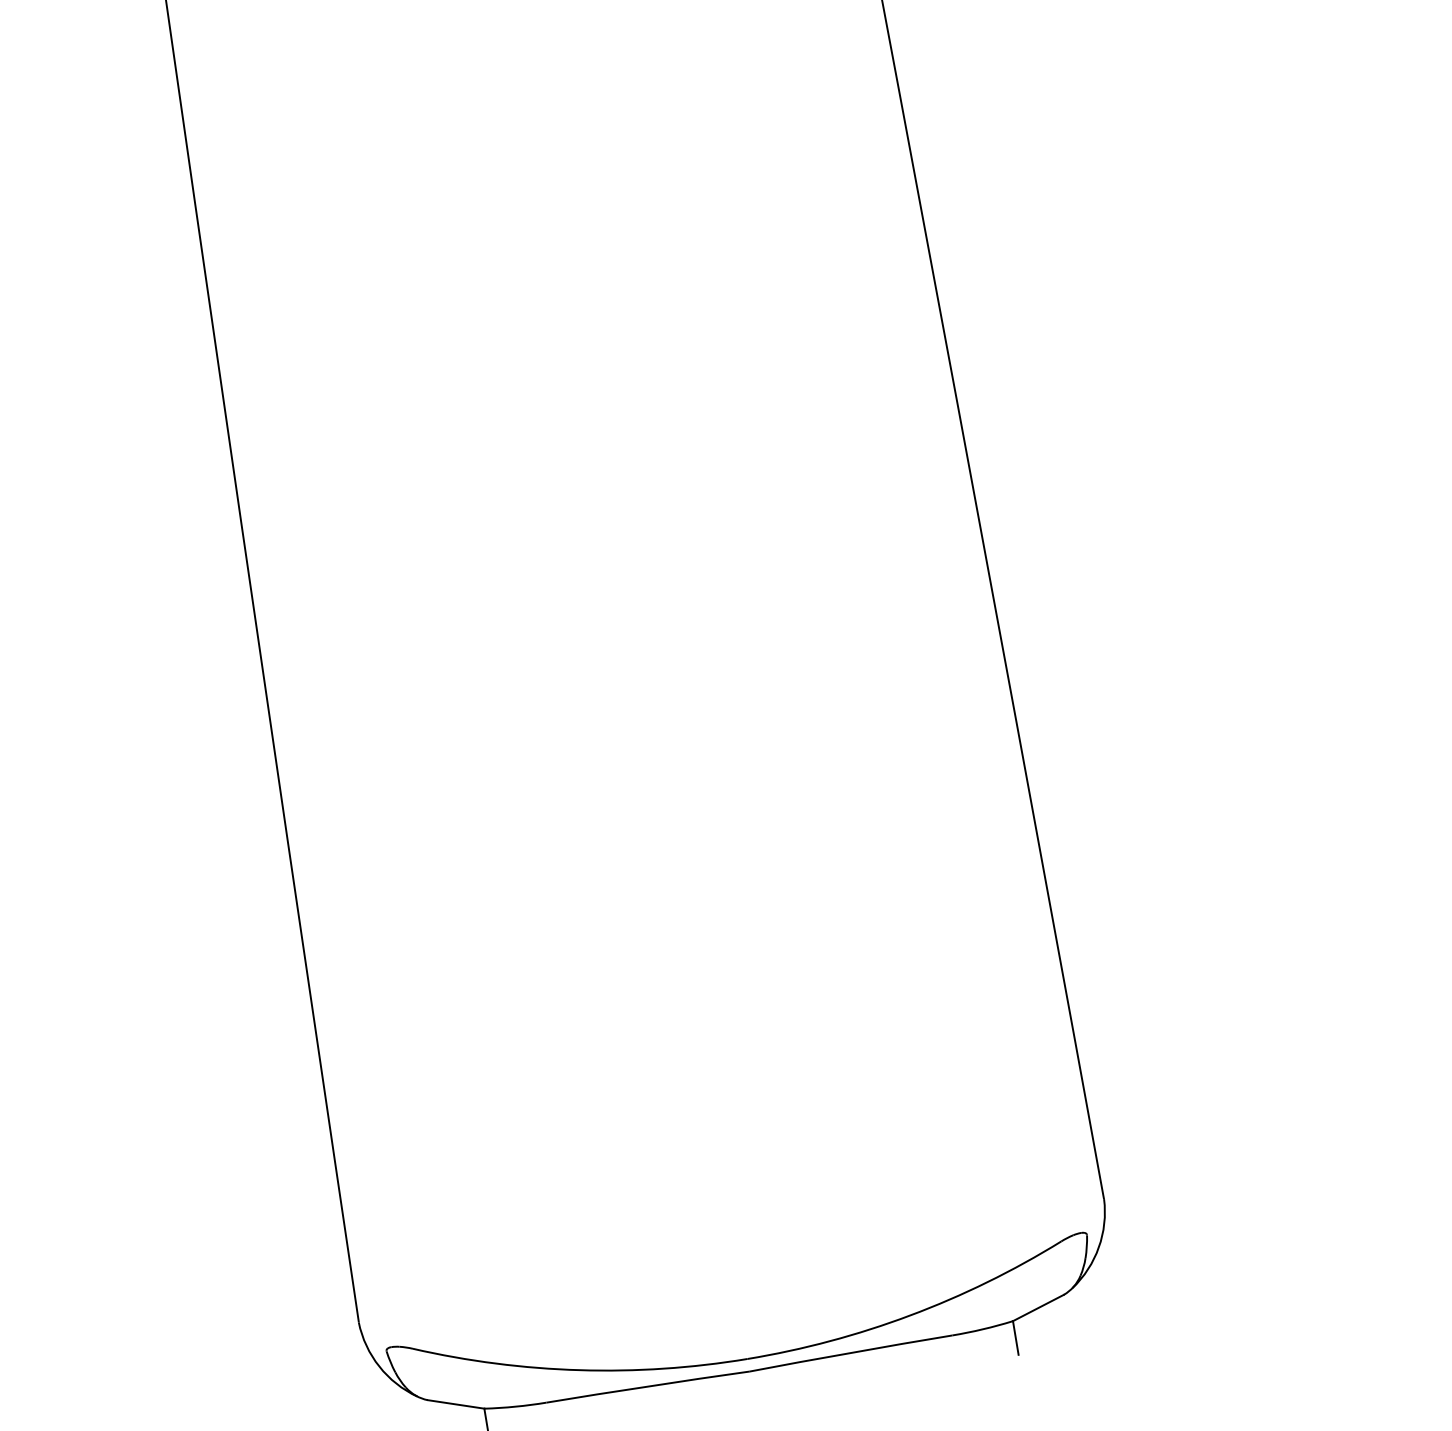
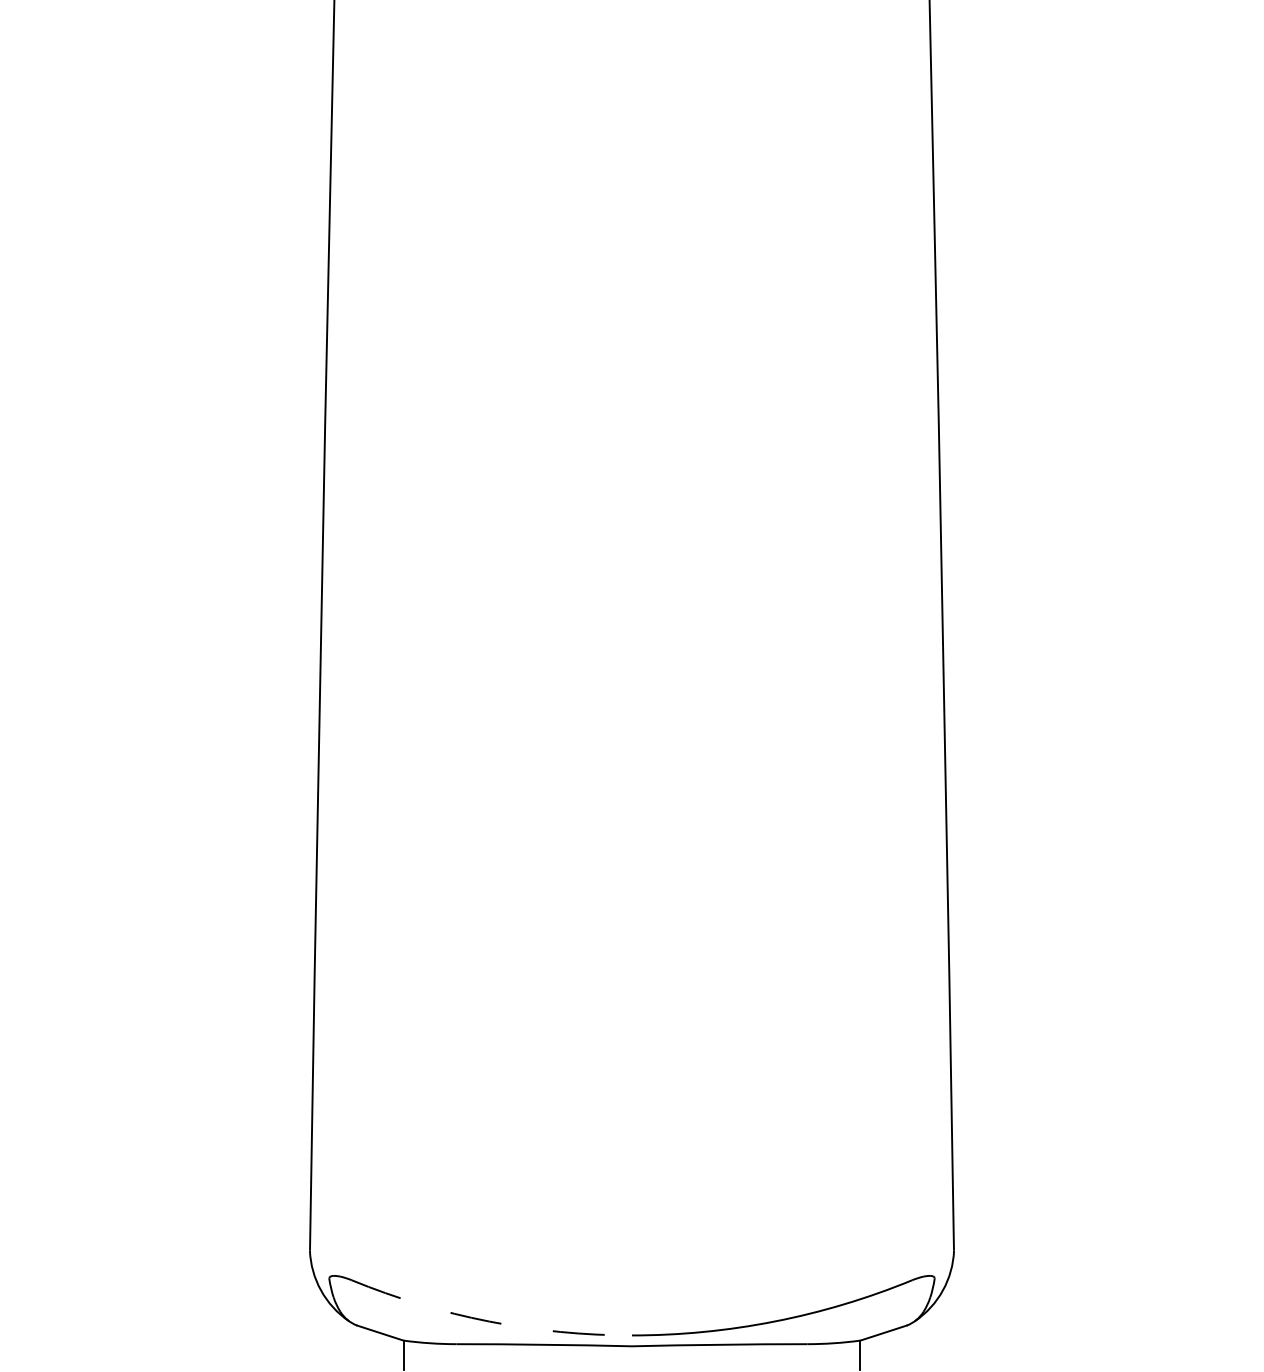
arc: (580, 1370) -> (489, 1321), solid -> dashed

